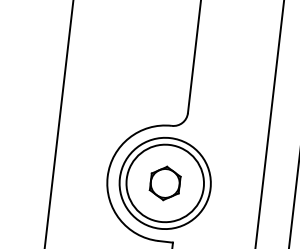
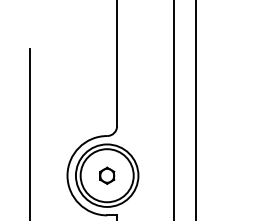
part: (165, 183) -> (107, 175), size x0.7

